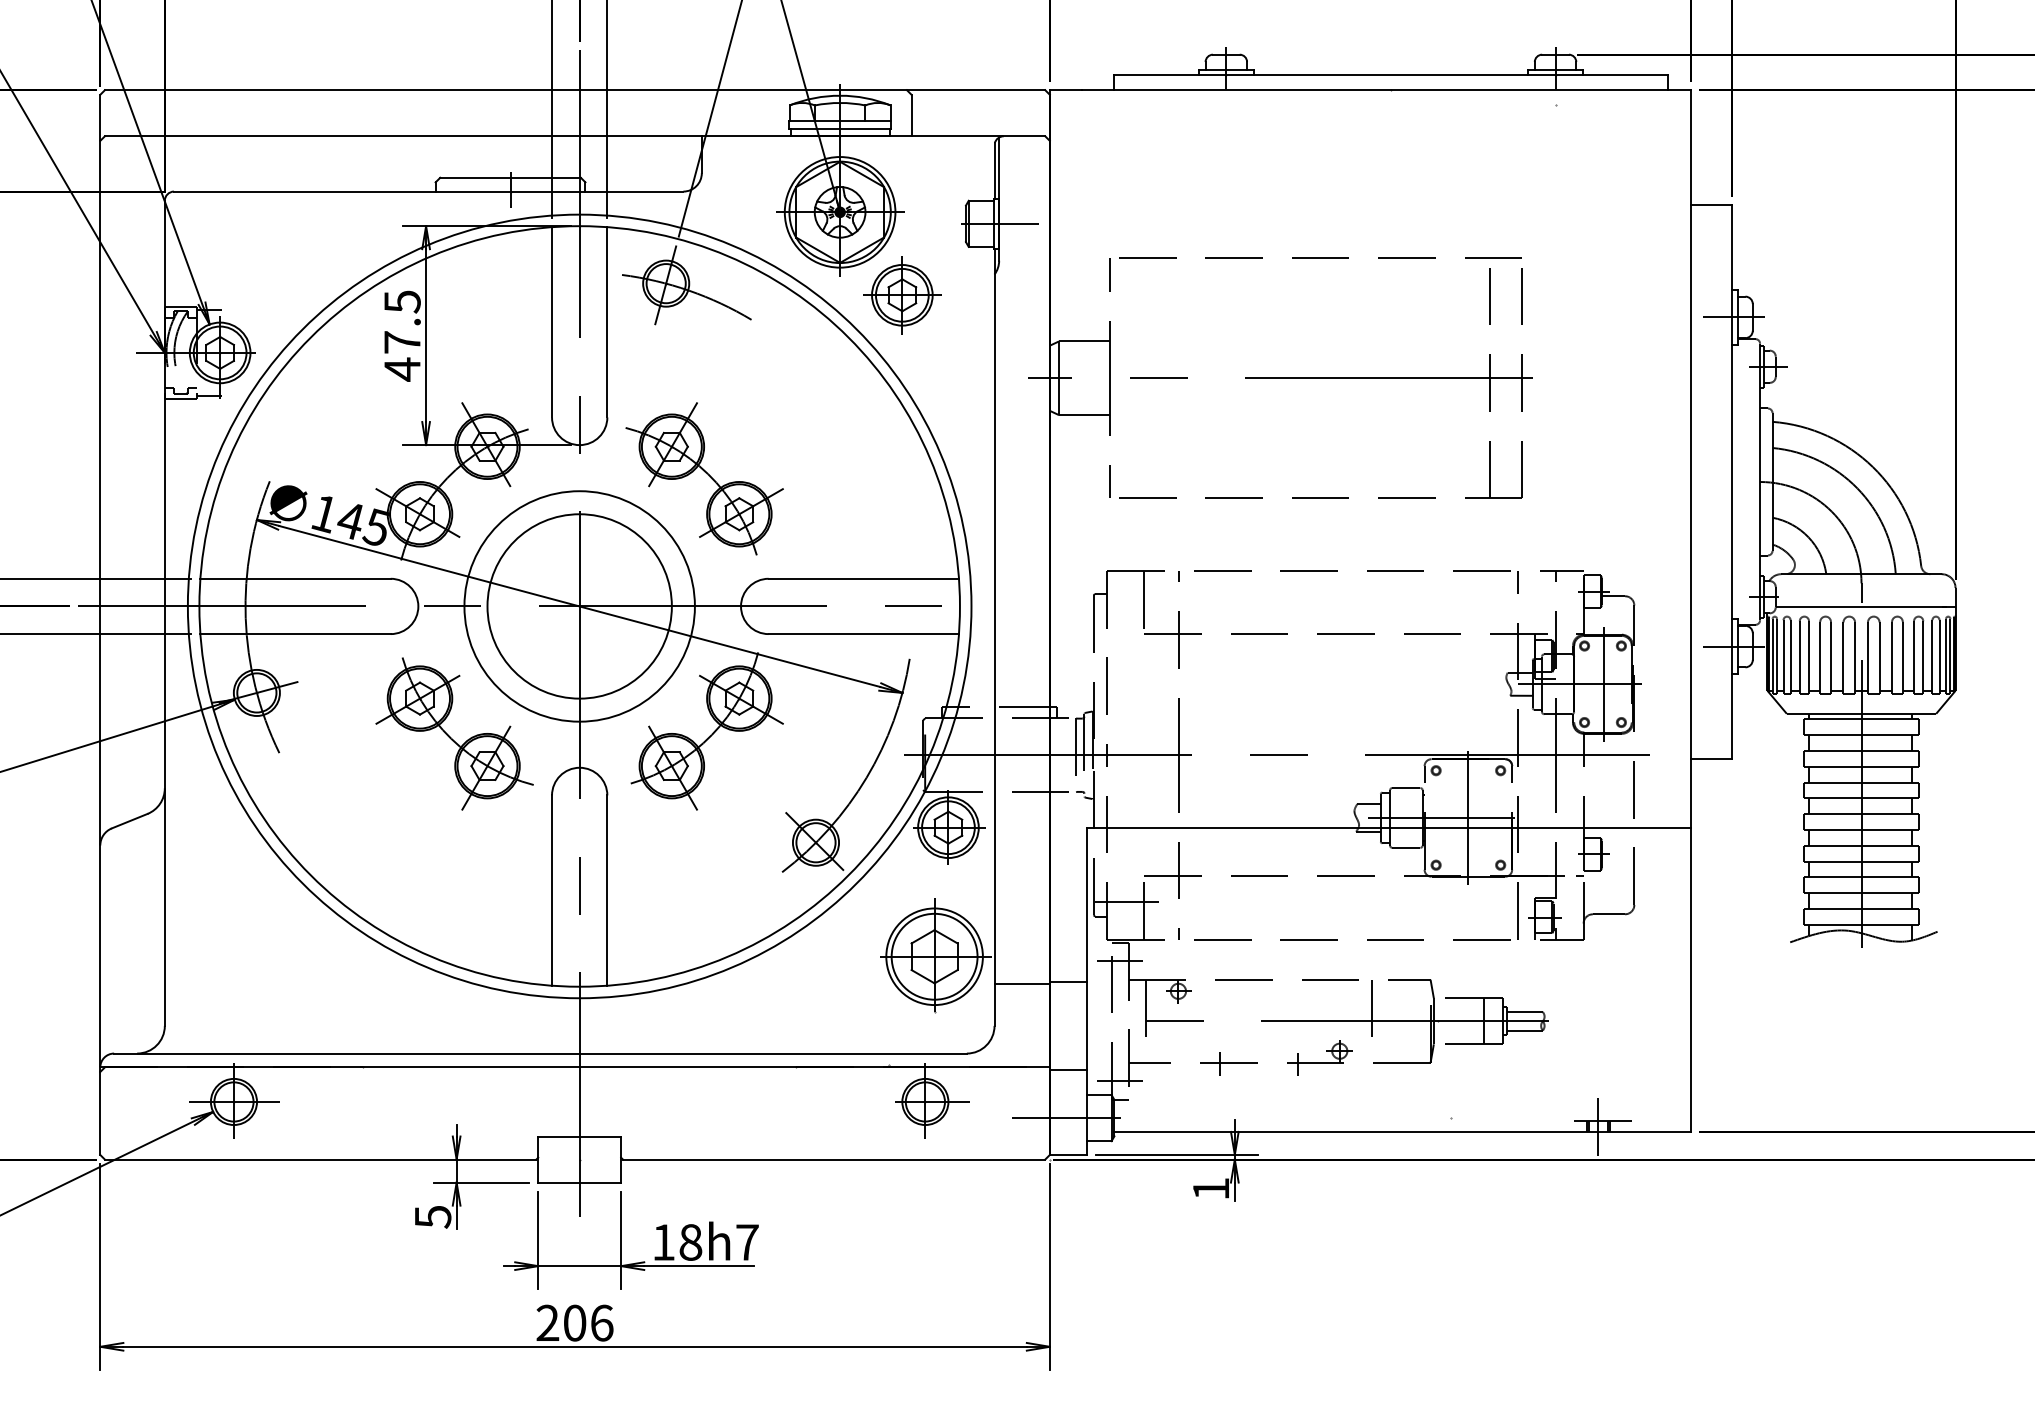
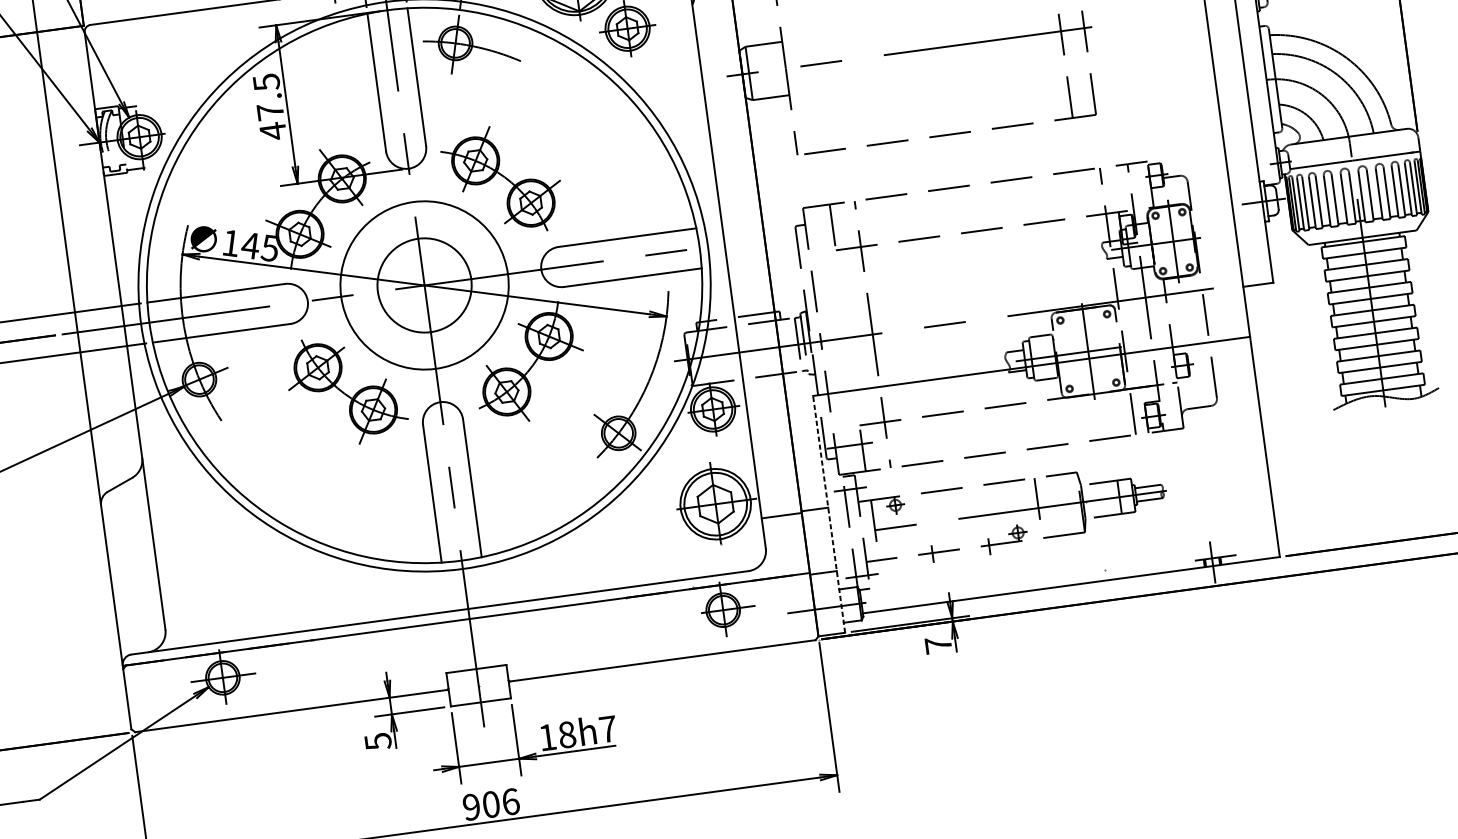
circle: (579, 606) -> (424, 285), size x0.7
line: (1086, 991) -> (828, 514), solid -> dashed
text: (1210, 1188) -> (938, 644), 1 -> 7
text: (547, 1323) -> (471, 807), 206 -> 906

